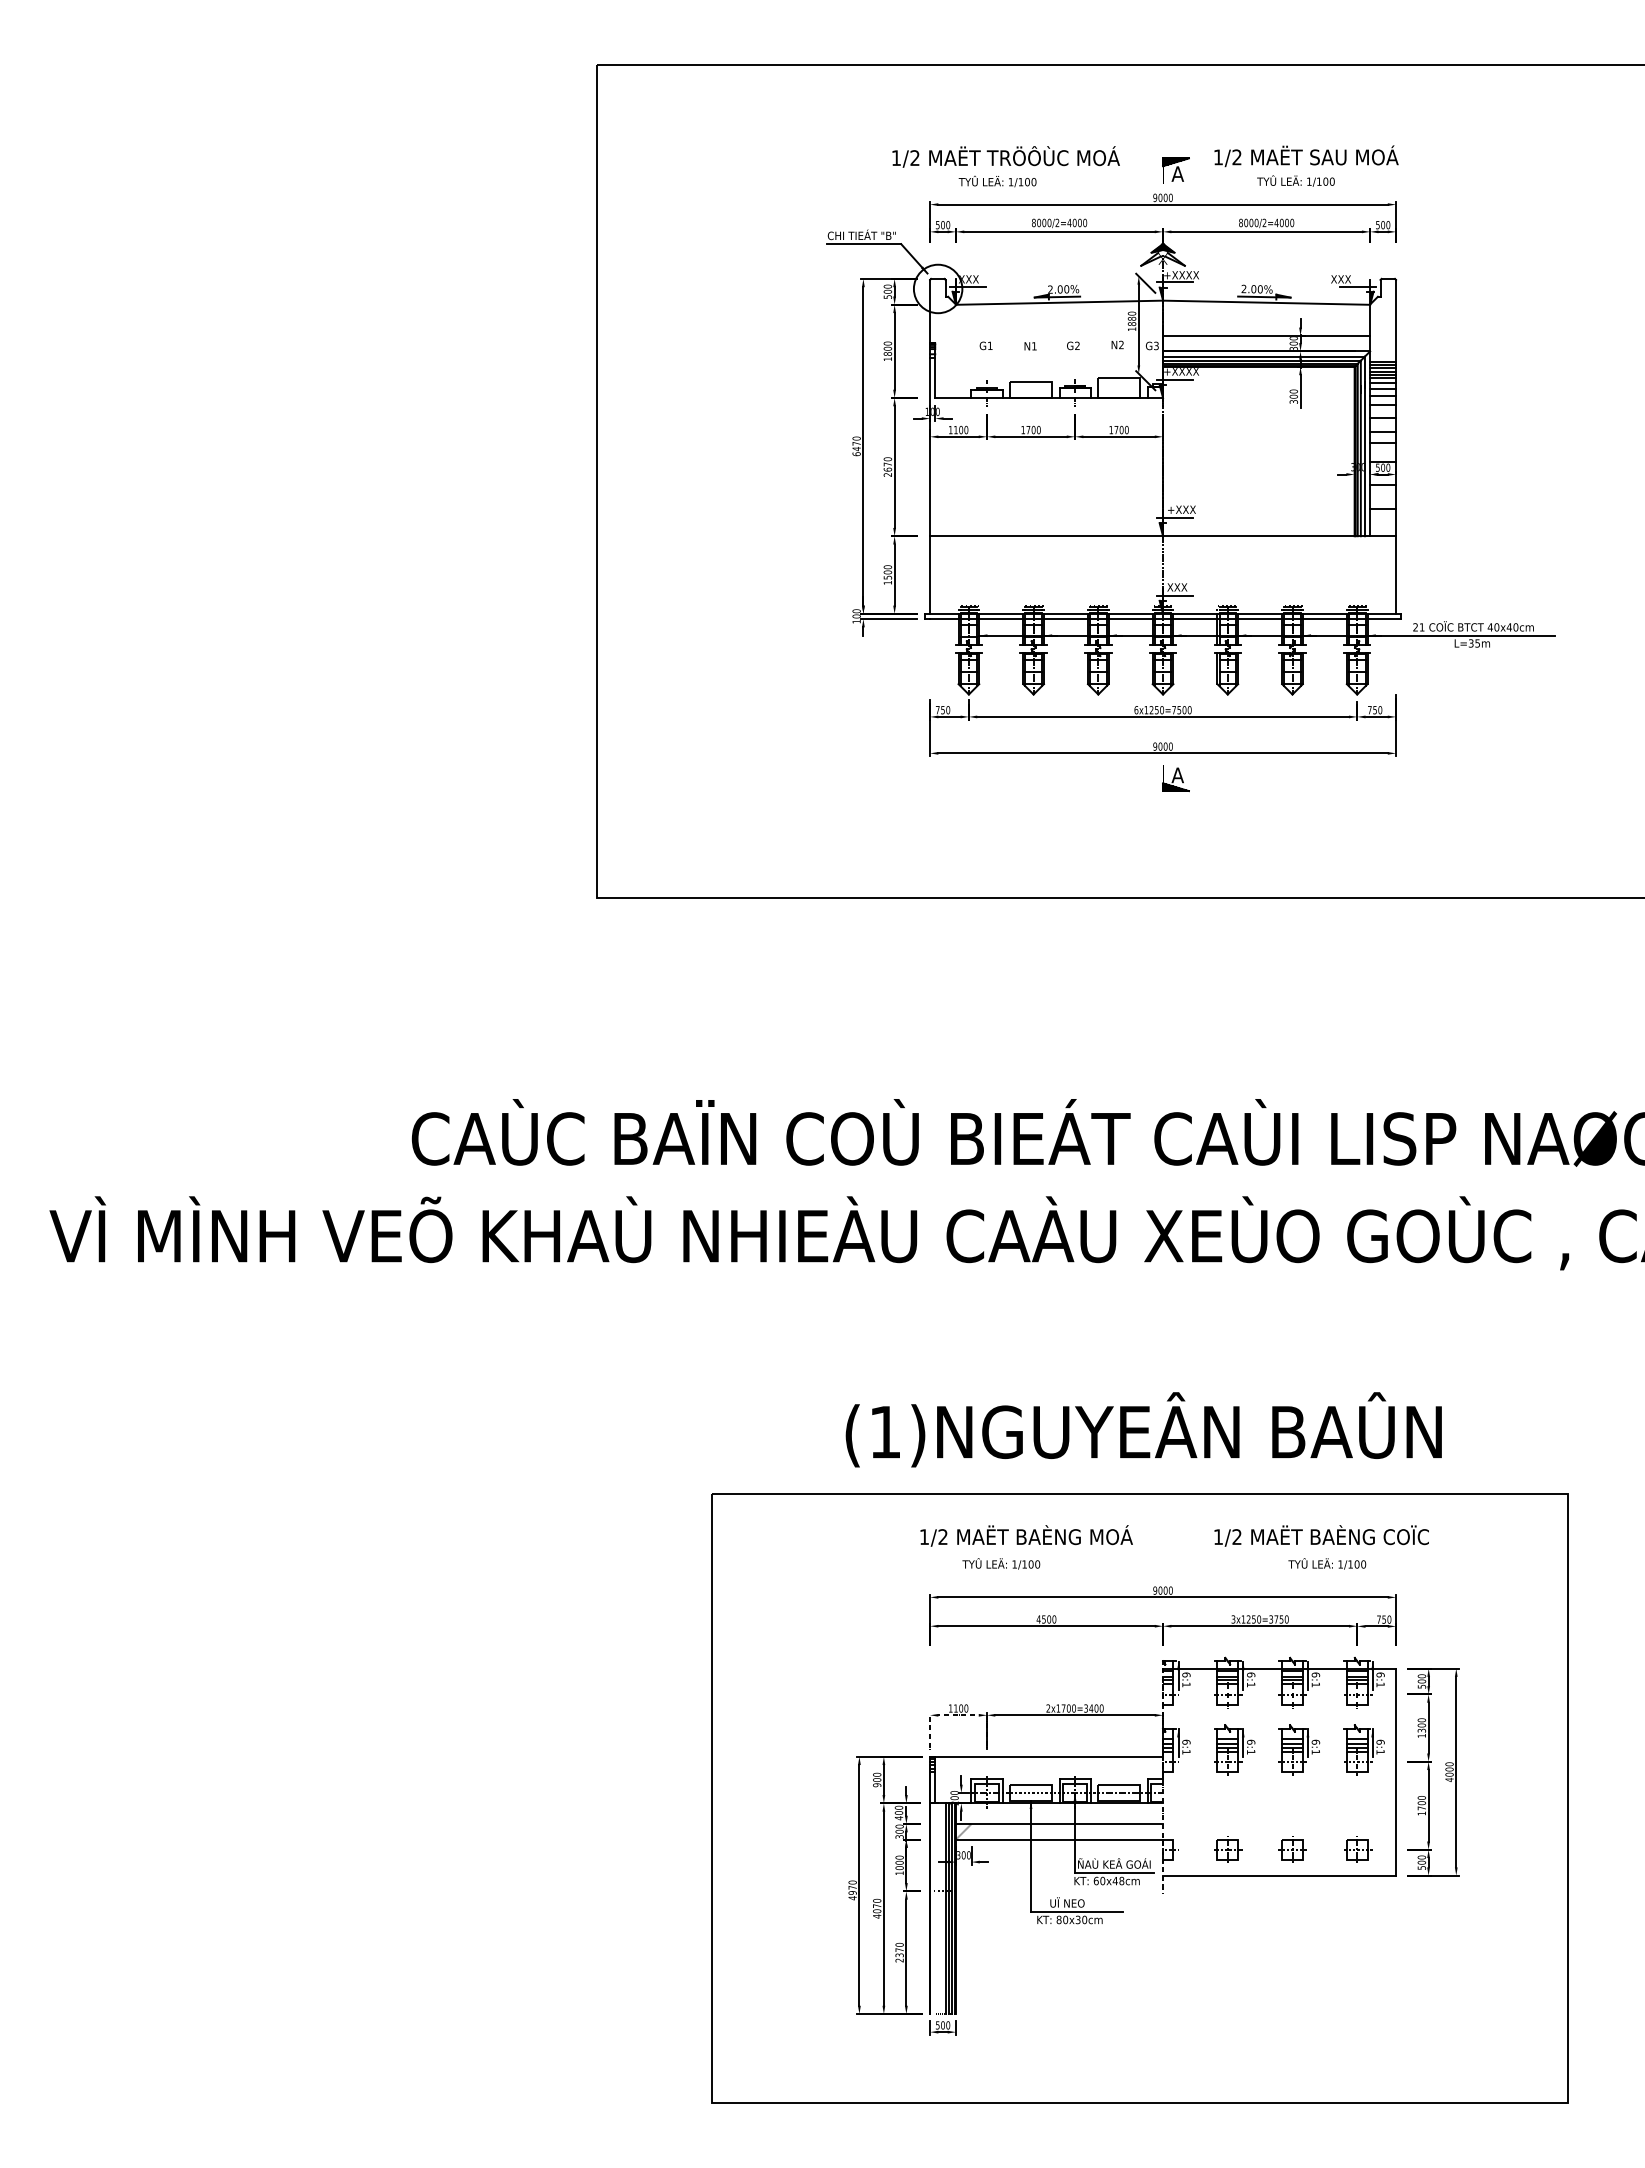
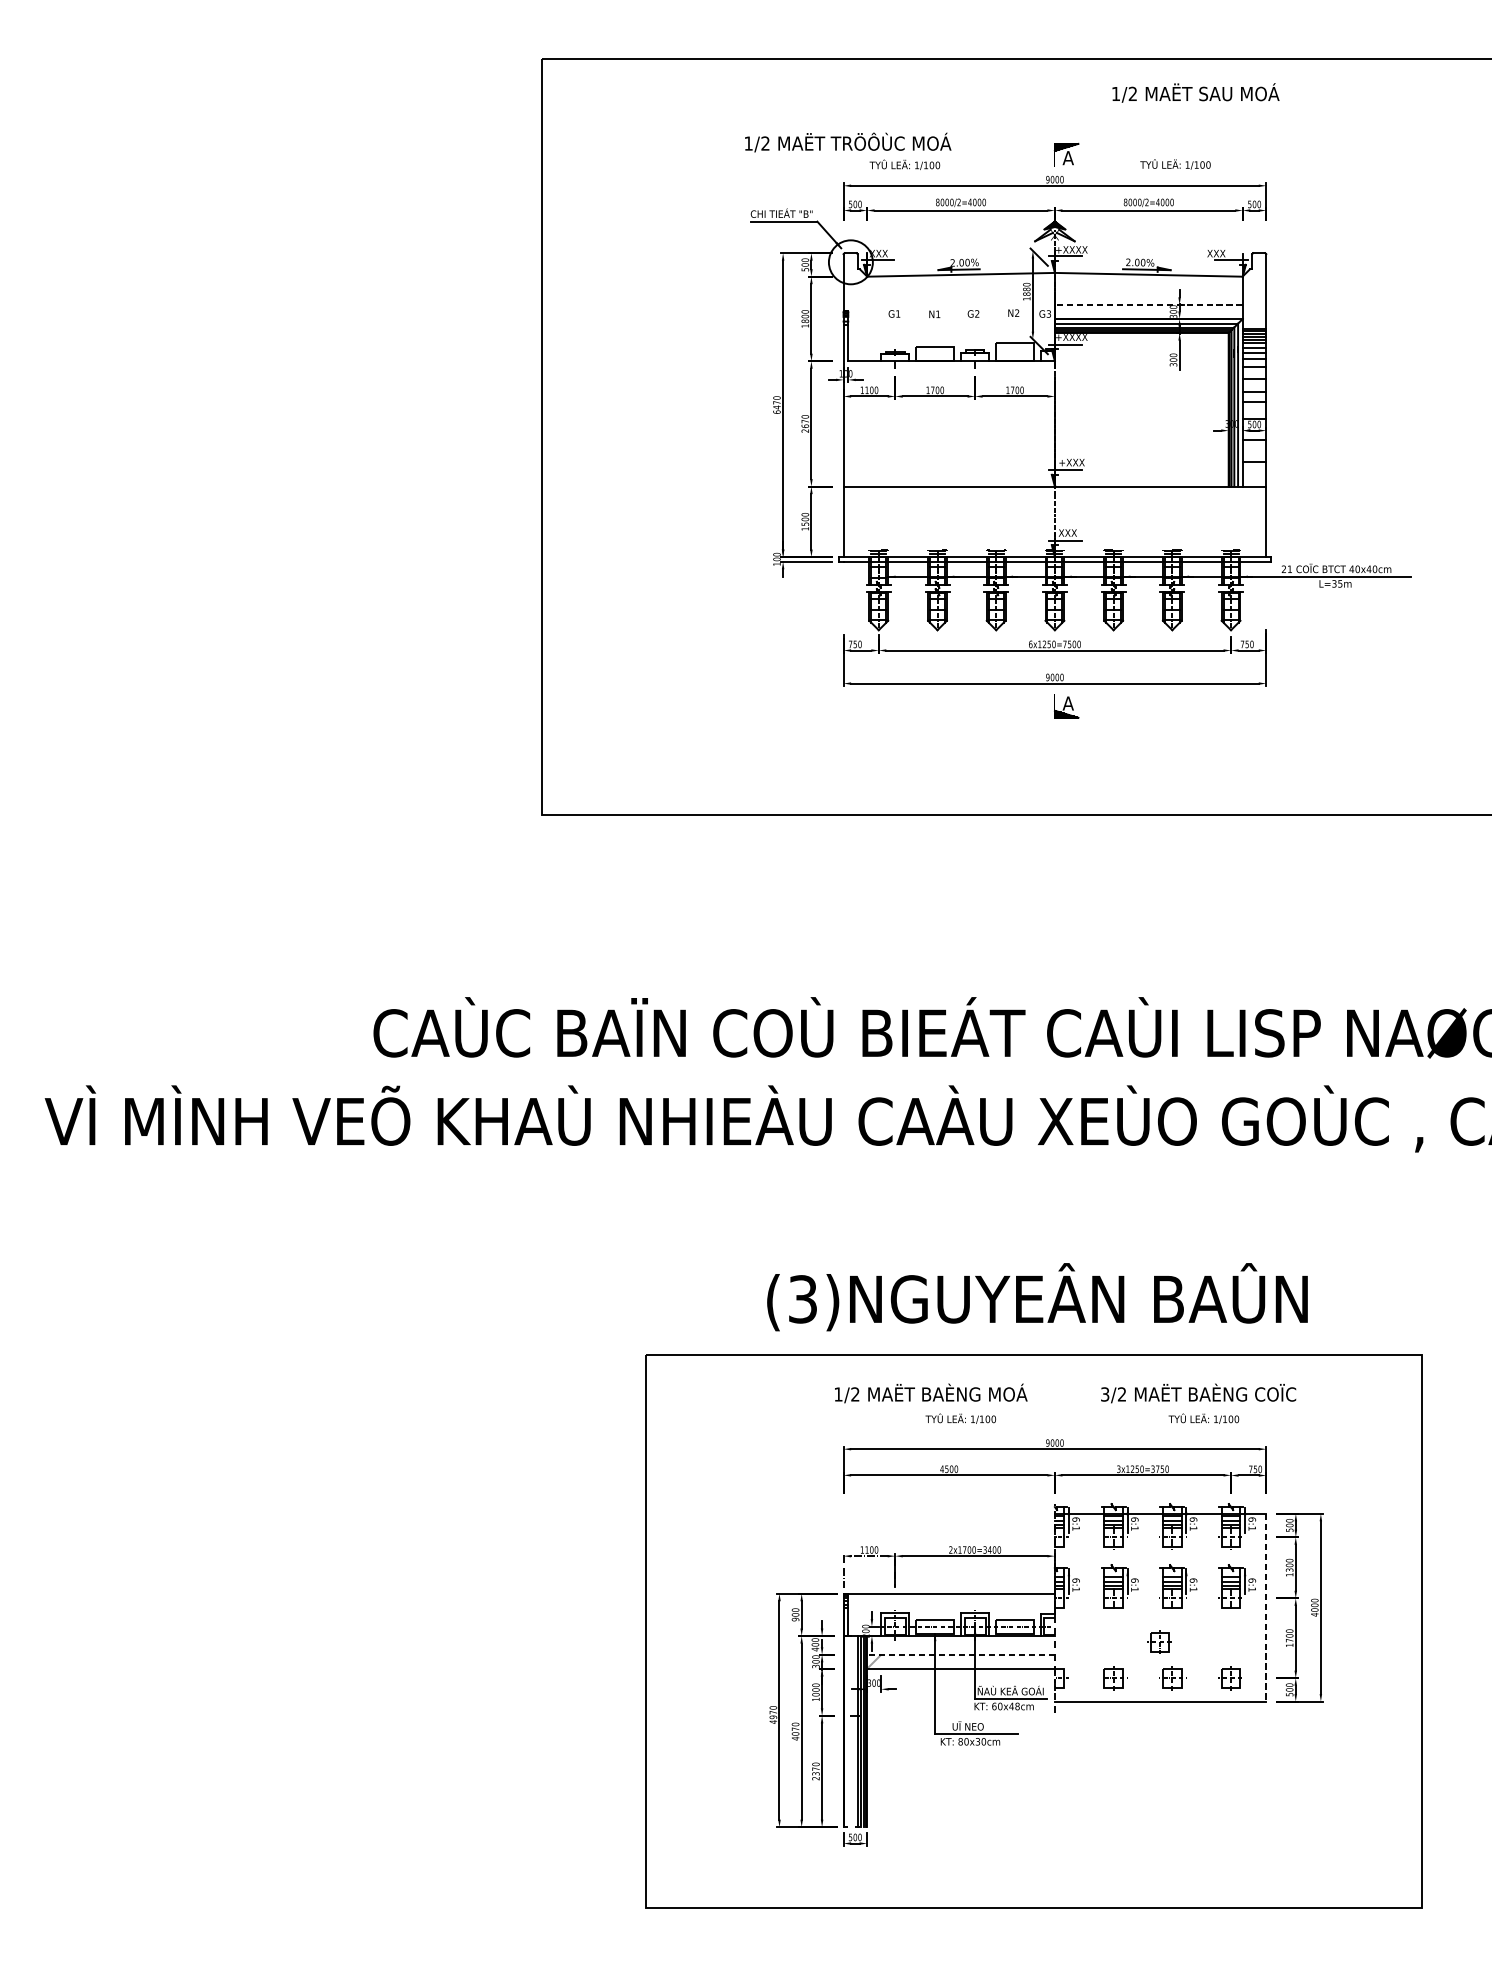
text: (1005, 156) -> (847, 142), moved
text: (1306, 156) -> (1195, 93), moved
line: (1266, 335) -> (1148, 304), solid -> dashed
text: (885, 1432) -> (803, 1299), (1)NGUYEÂN -> (3)NGUYEÂN
text: (1217, 1537) -> (1104, 1394), 1/2 -> 3/2
text: (1001, 1563) -> (960, 1418), moved
line: (1396, 1772) -> (1266, 1608), solid -> dashed
part: (1279, 1809) -> (1160, 1641), added
line: (1059, 1824) -> (960, 1655), solid -> dashed

